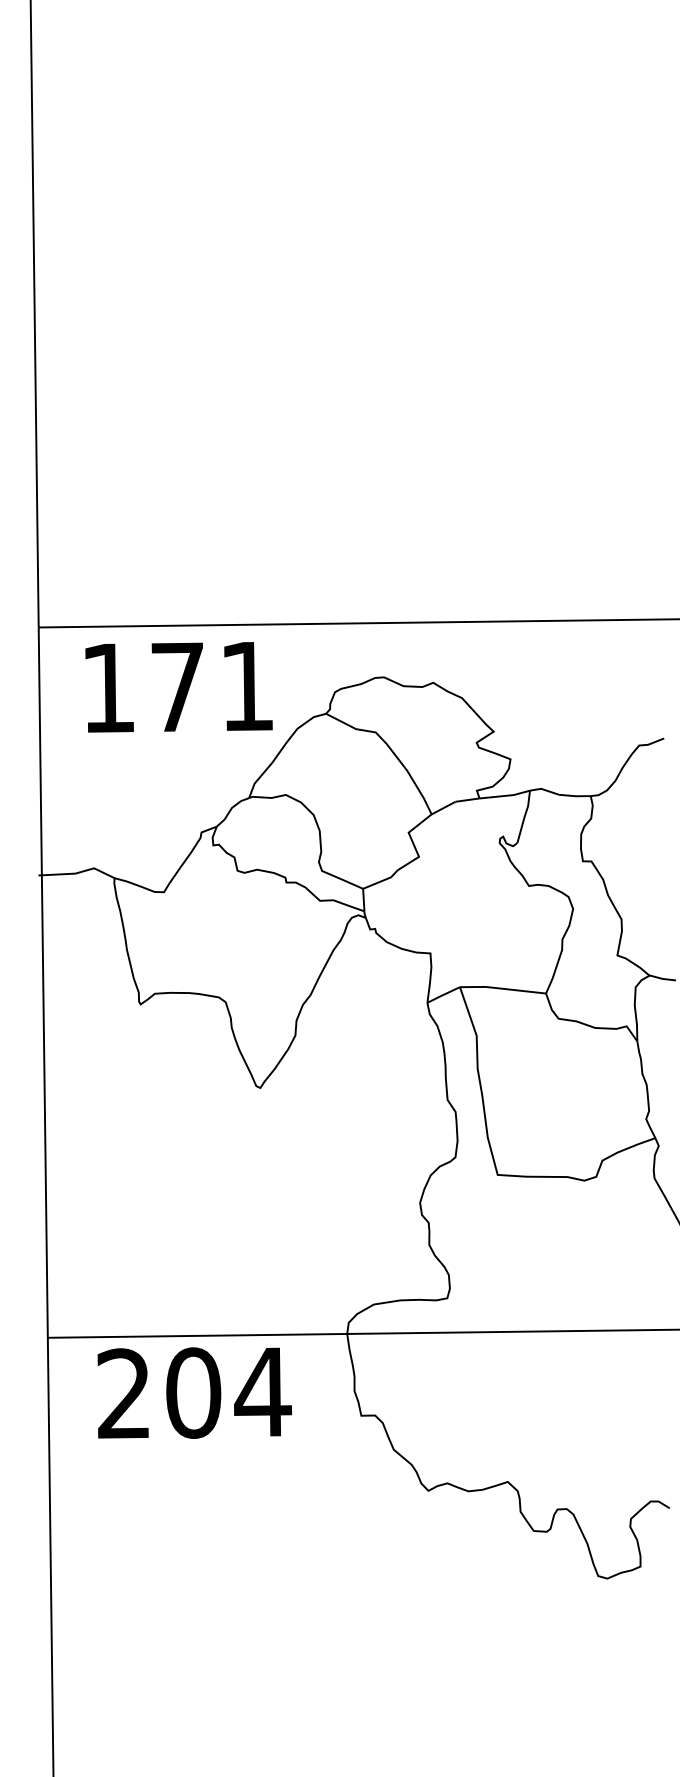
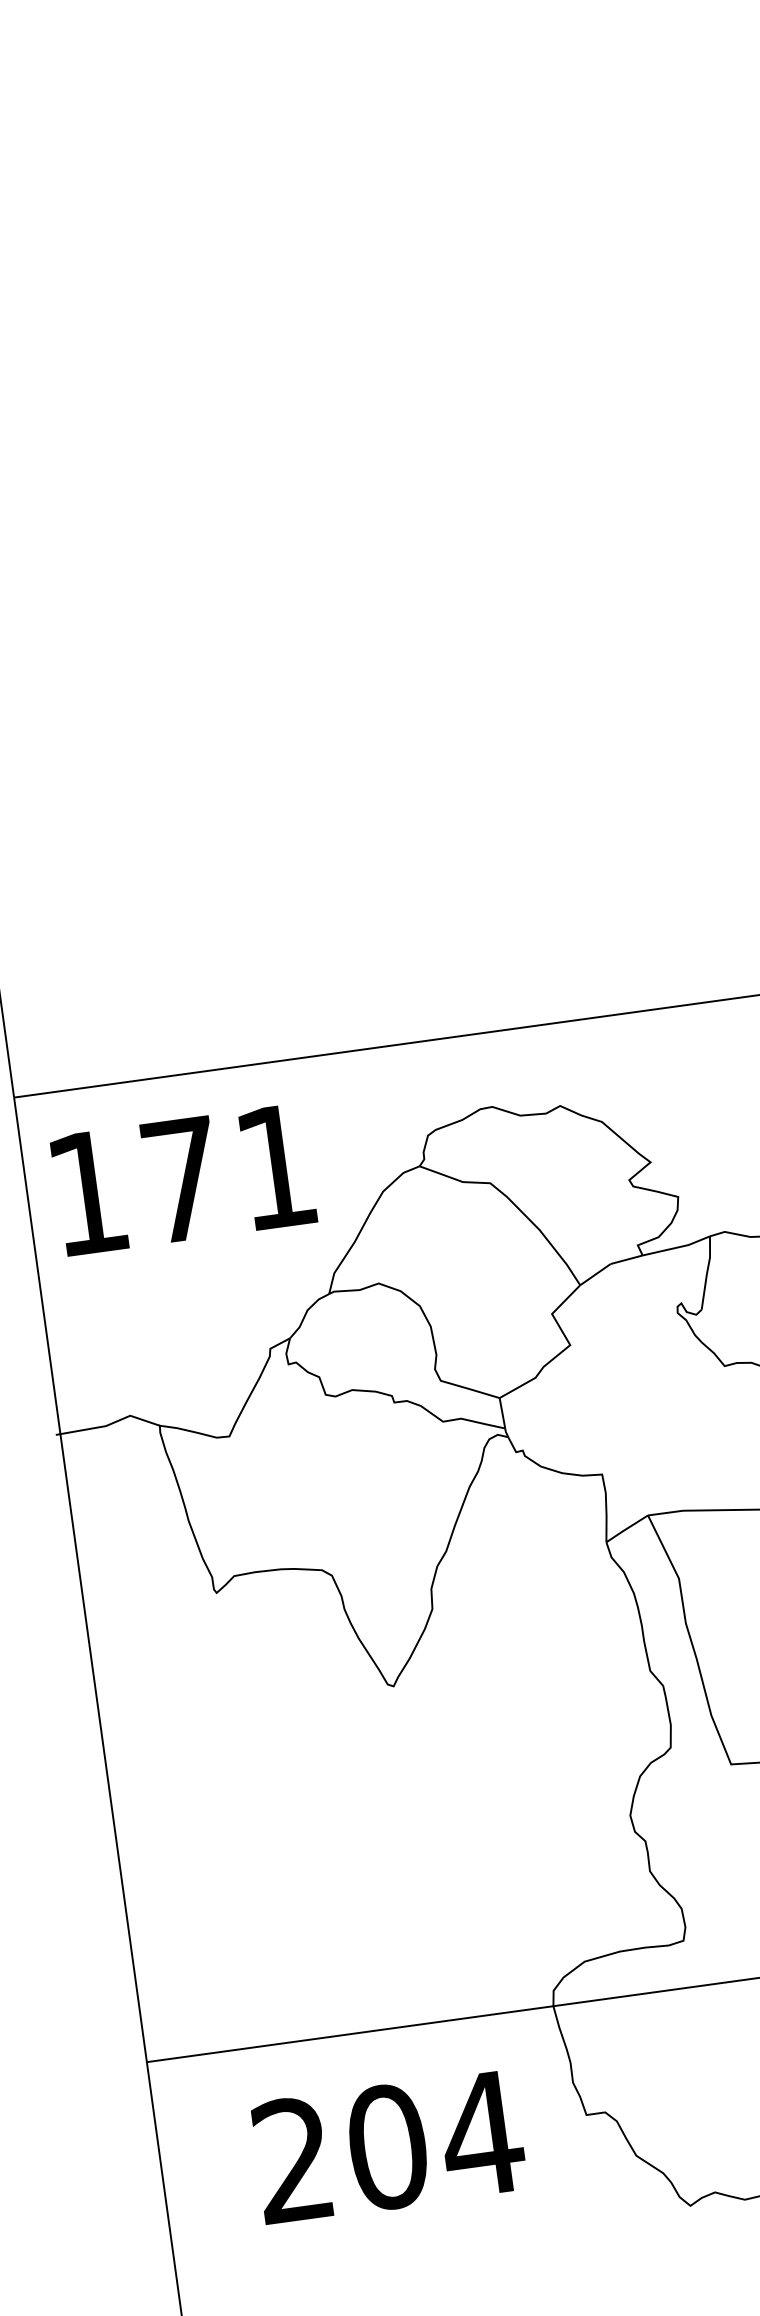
text: (178, 687) -> (182, 1180), moved
text: (194, 1392) -> (388, 2146), moved

